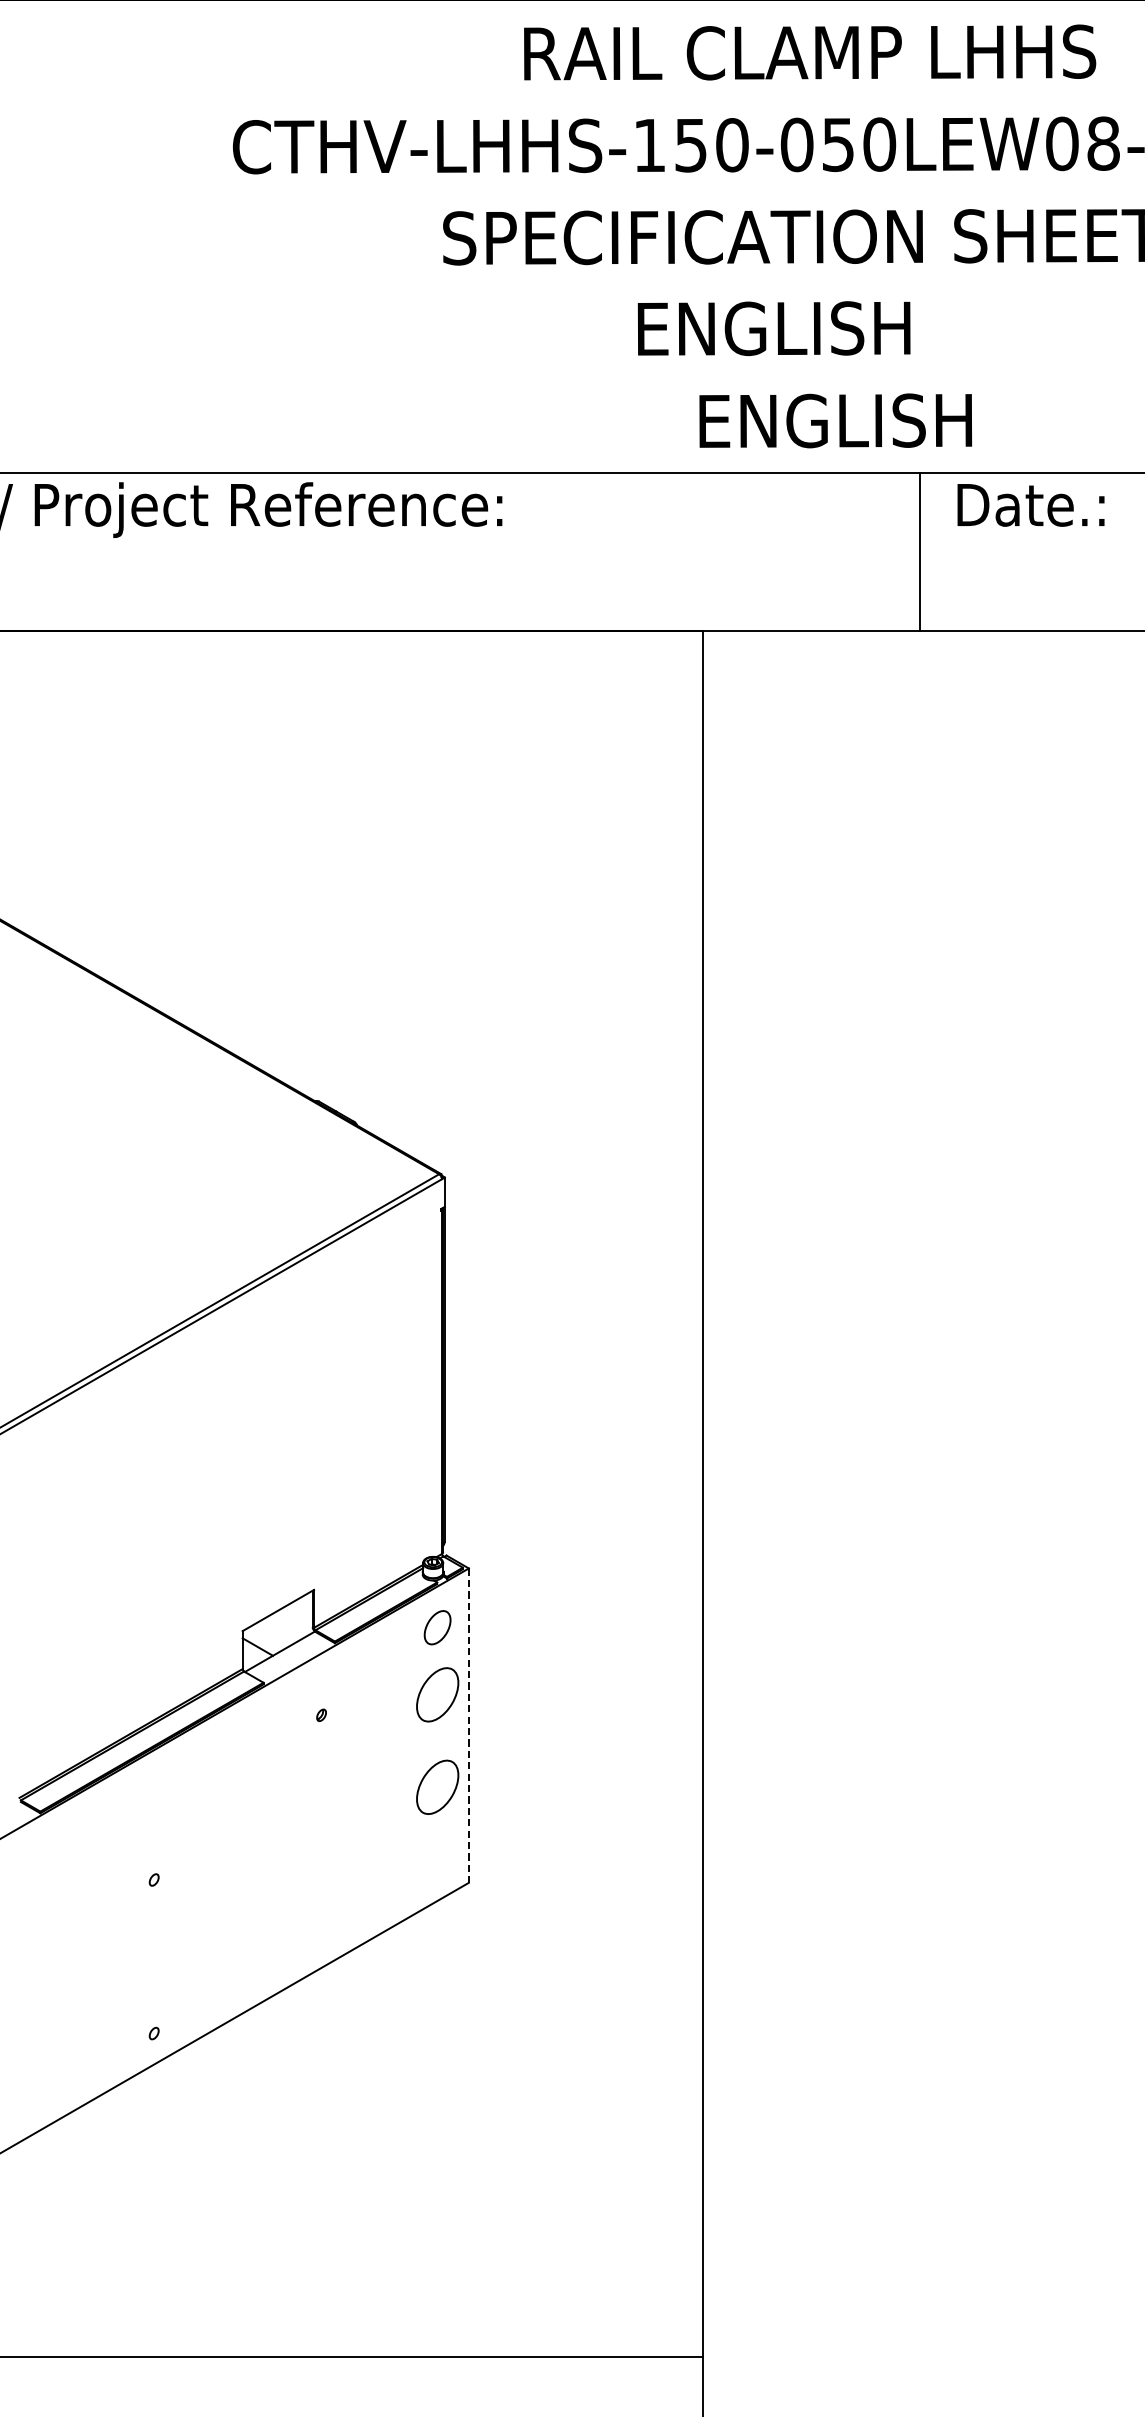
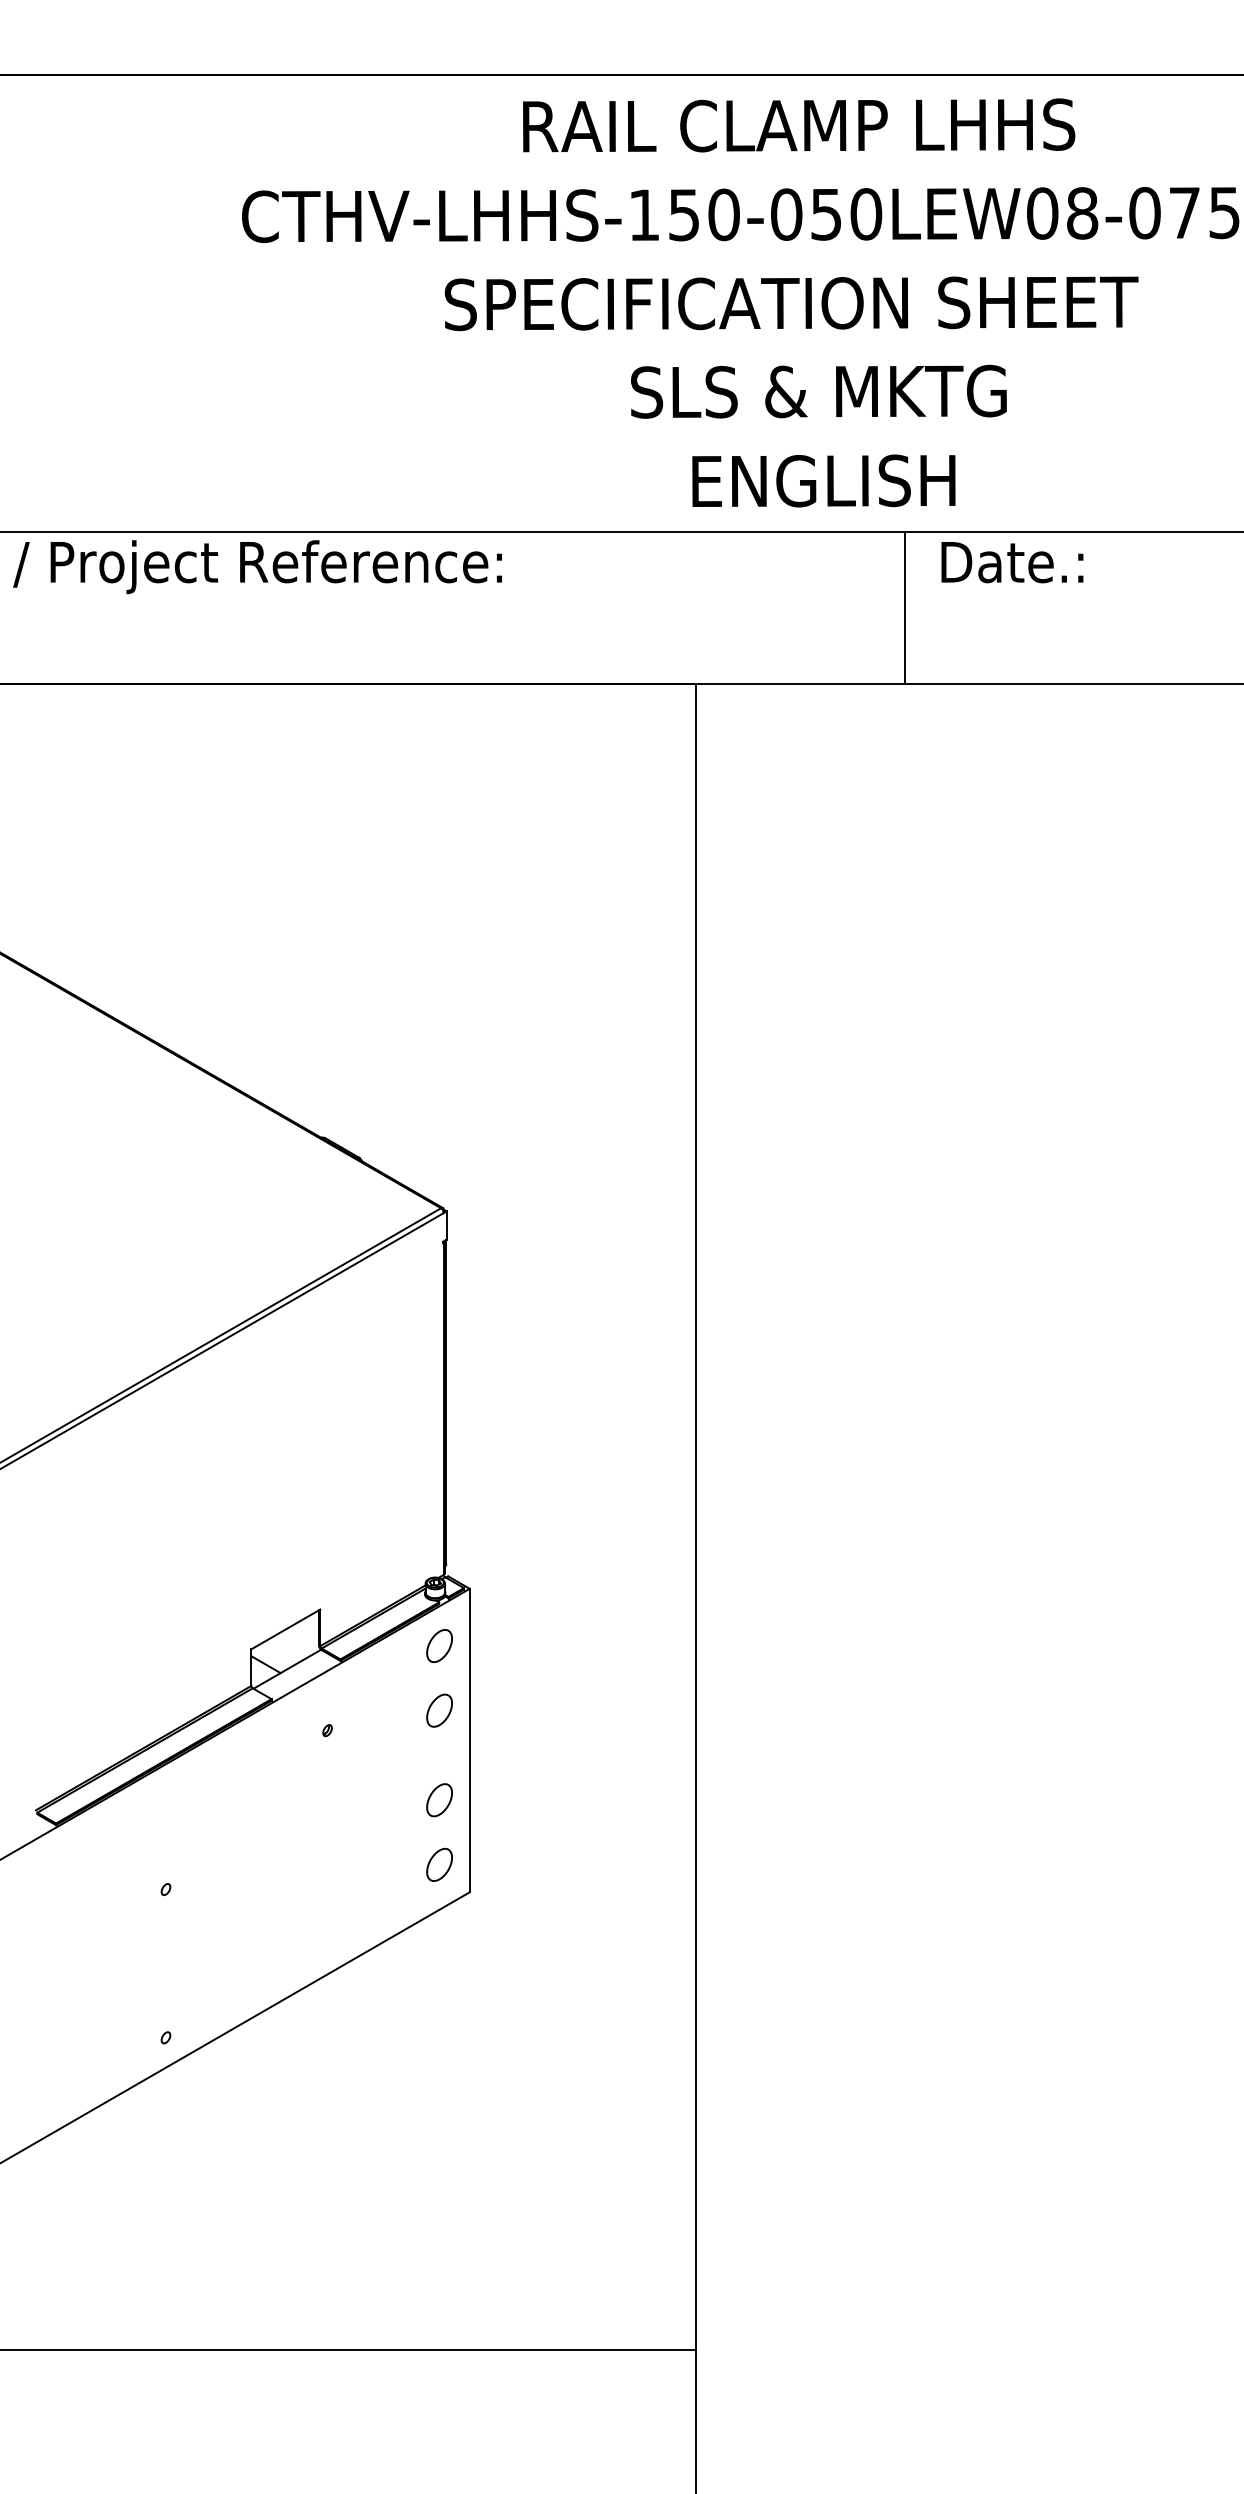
text: (830, 328) -> (818, 391), ENGLISH -> SLS & MKTG
part: (437, 1694) -> (439, 1710), size x0.62
line: (468, 1725) -> (469, 1740), dashed -> solid
part: (437, 1787) -> (439, 1800), size x0.62
part: (437, 1854) -> (439, 1864), added

